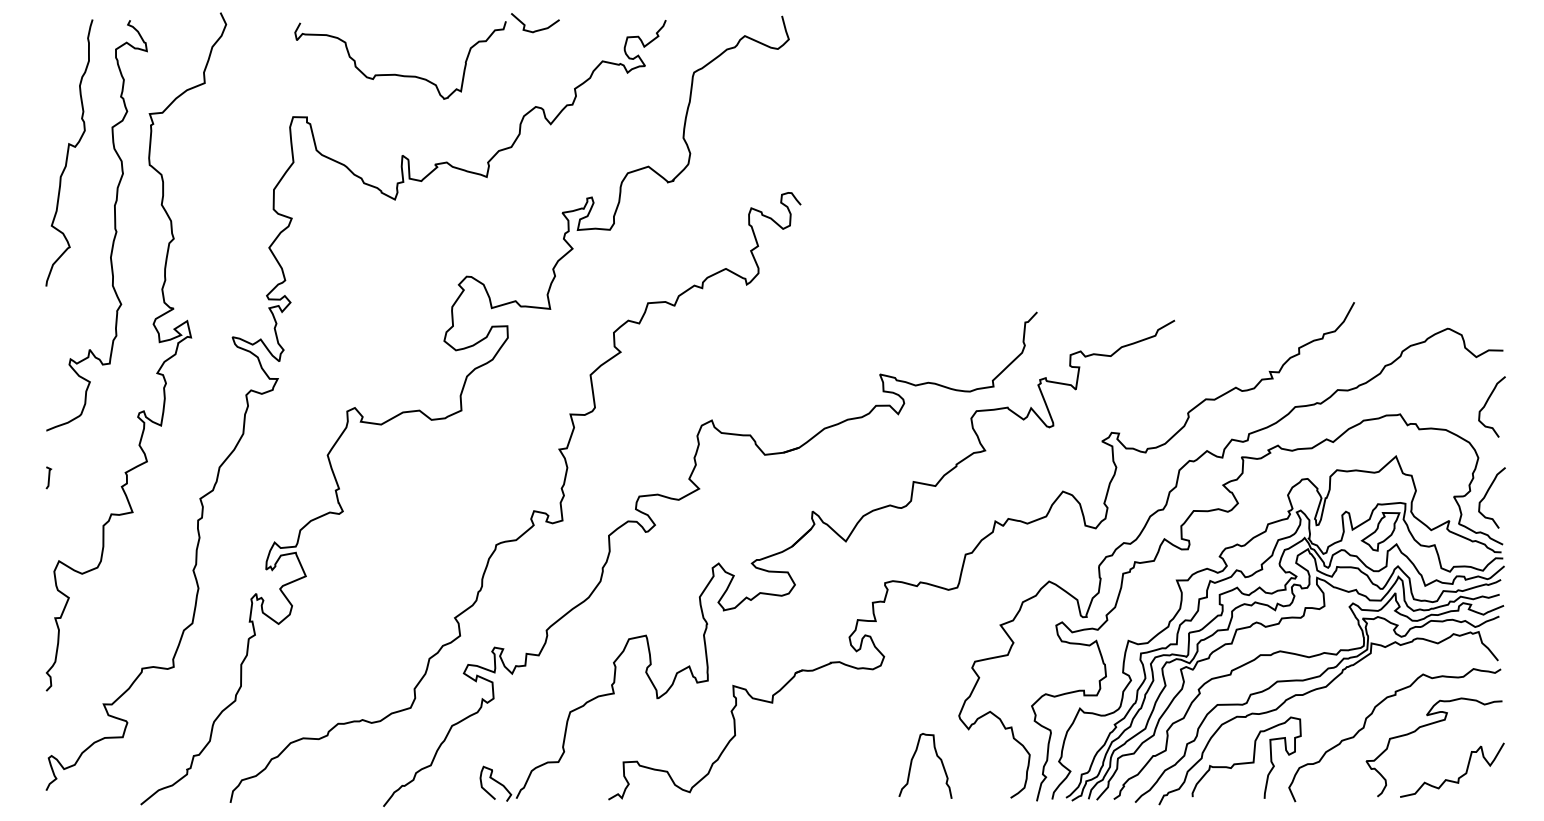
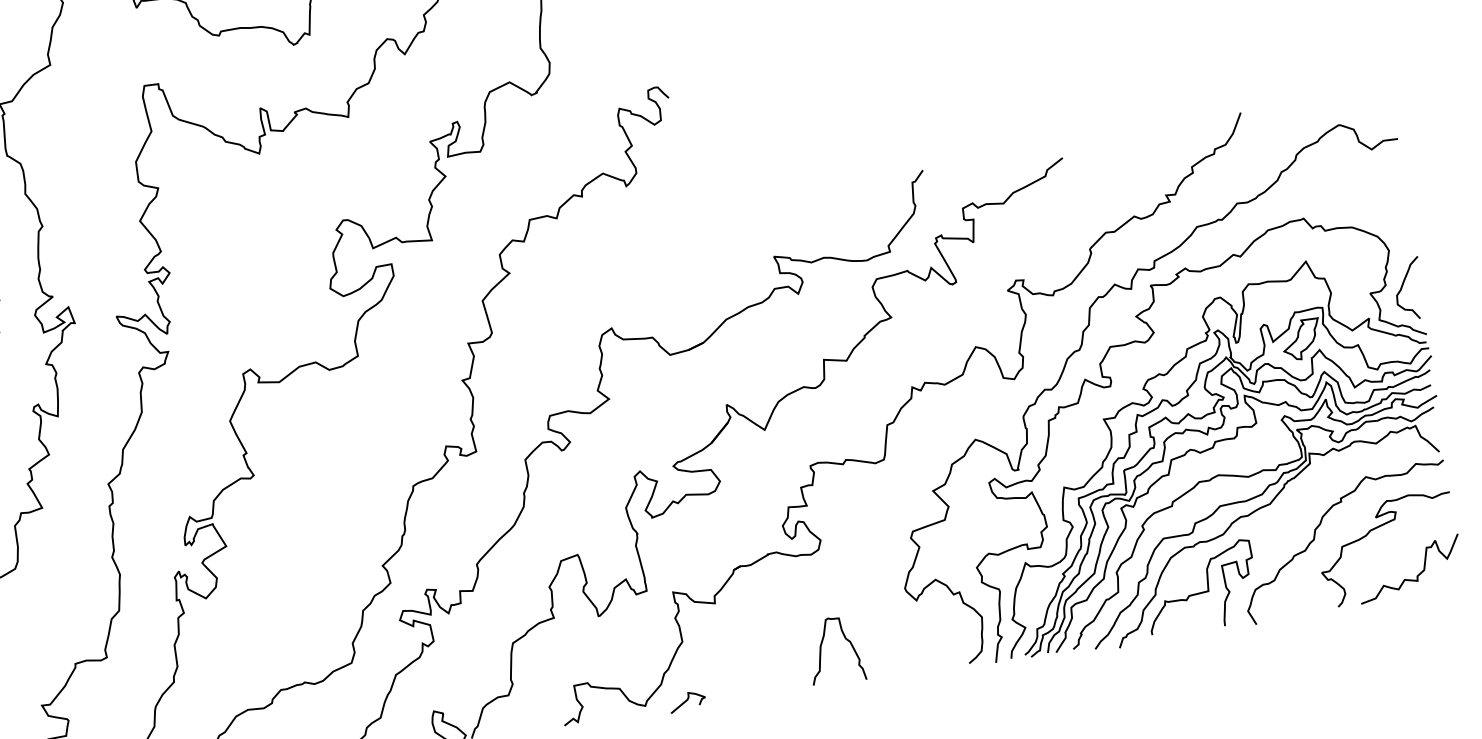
curve: (1486, 404) -> (1389, 195), removed
curve: (912, 762) -> (821, 648), moved
curve: (731, 793) -> (687, 700), added

